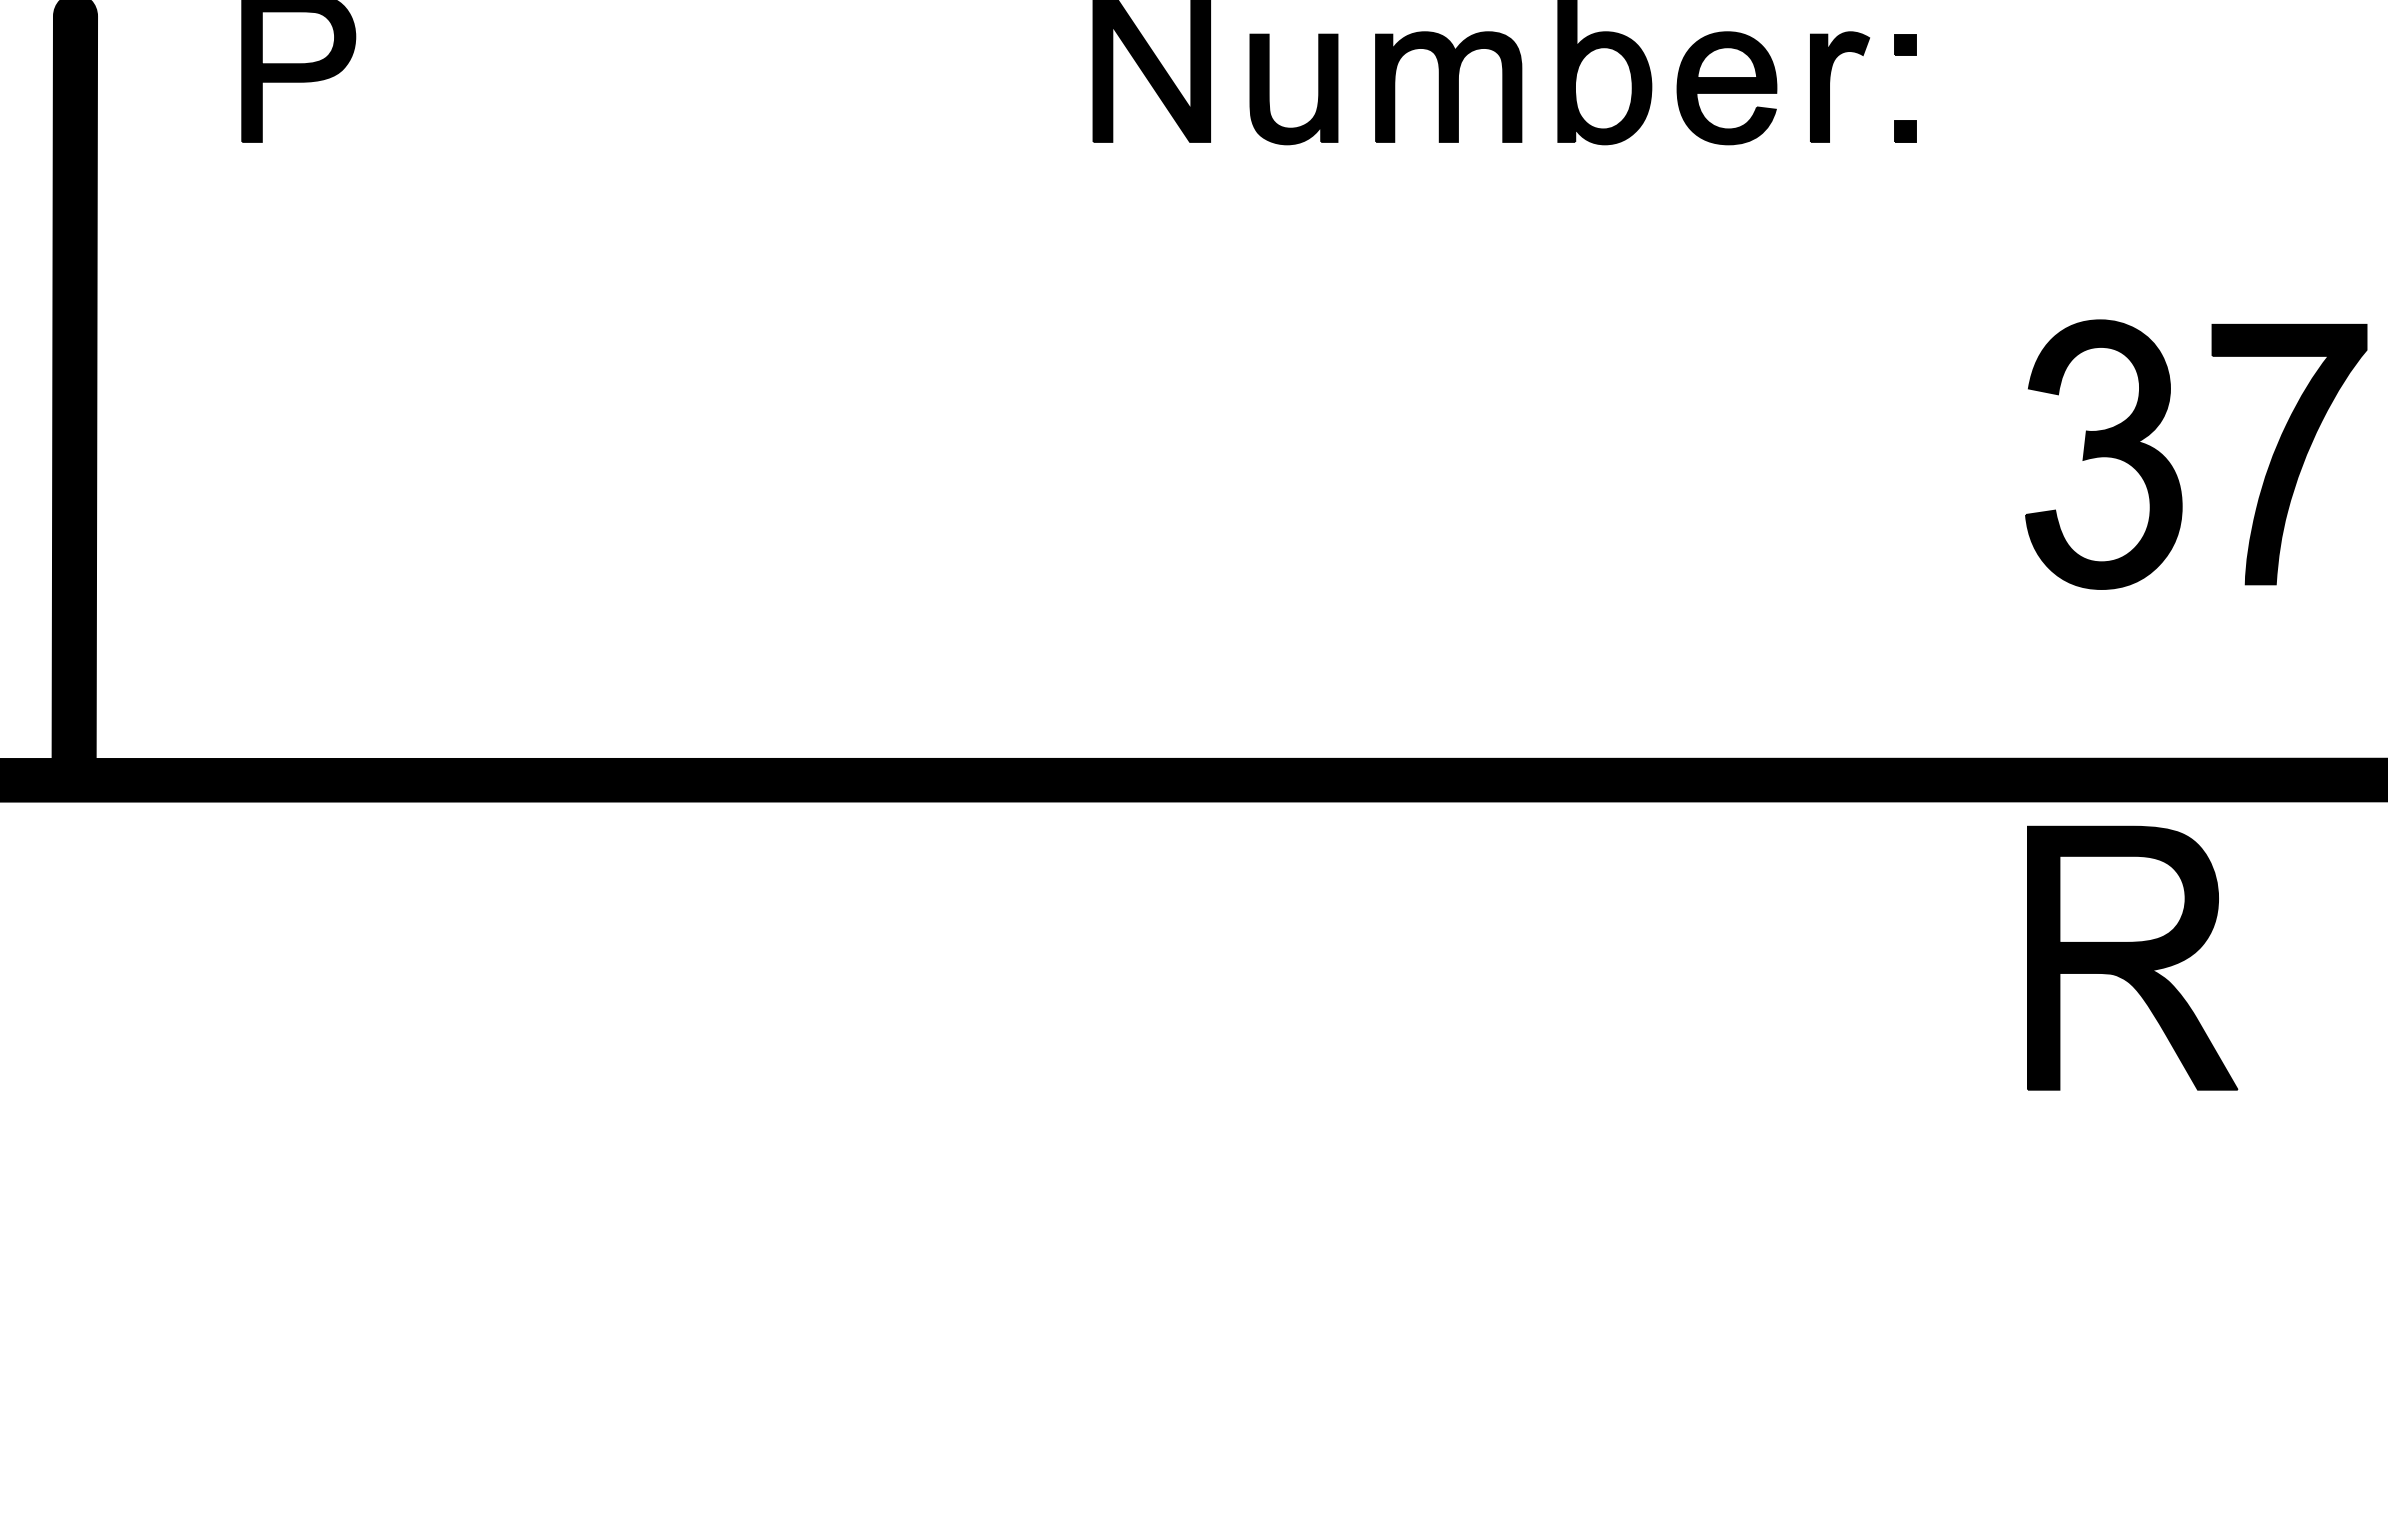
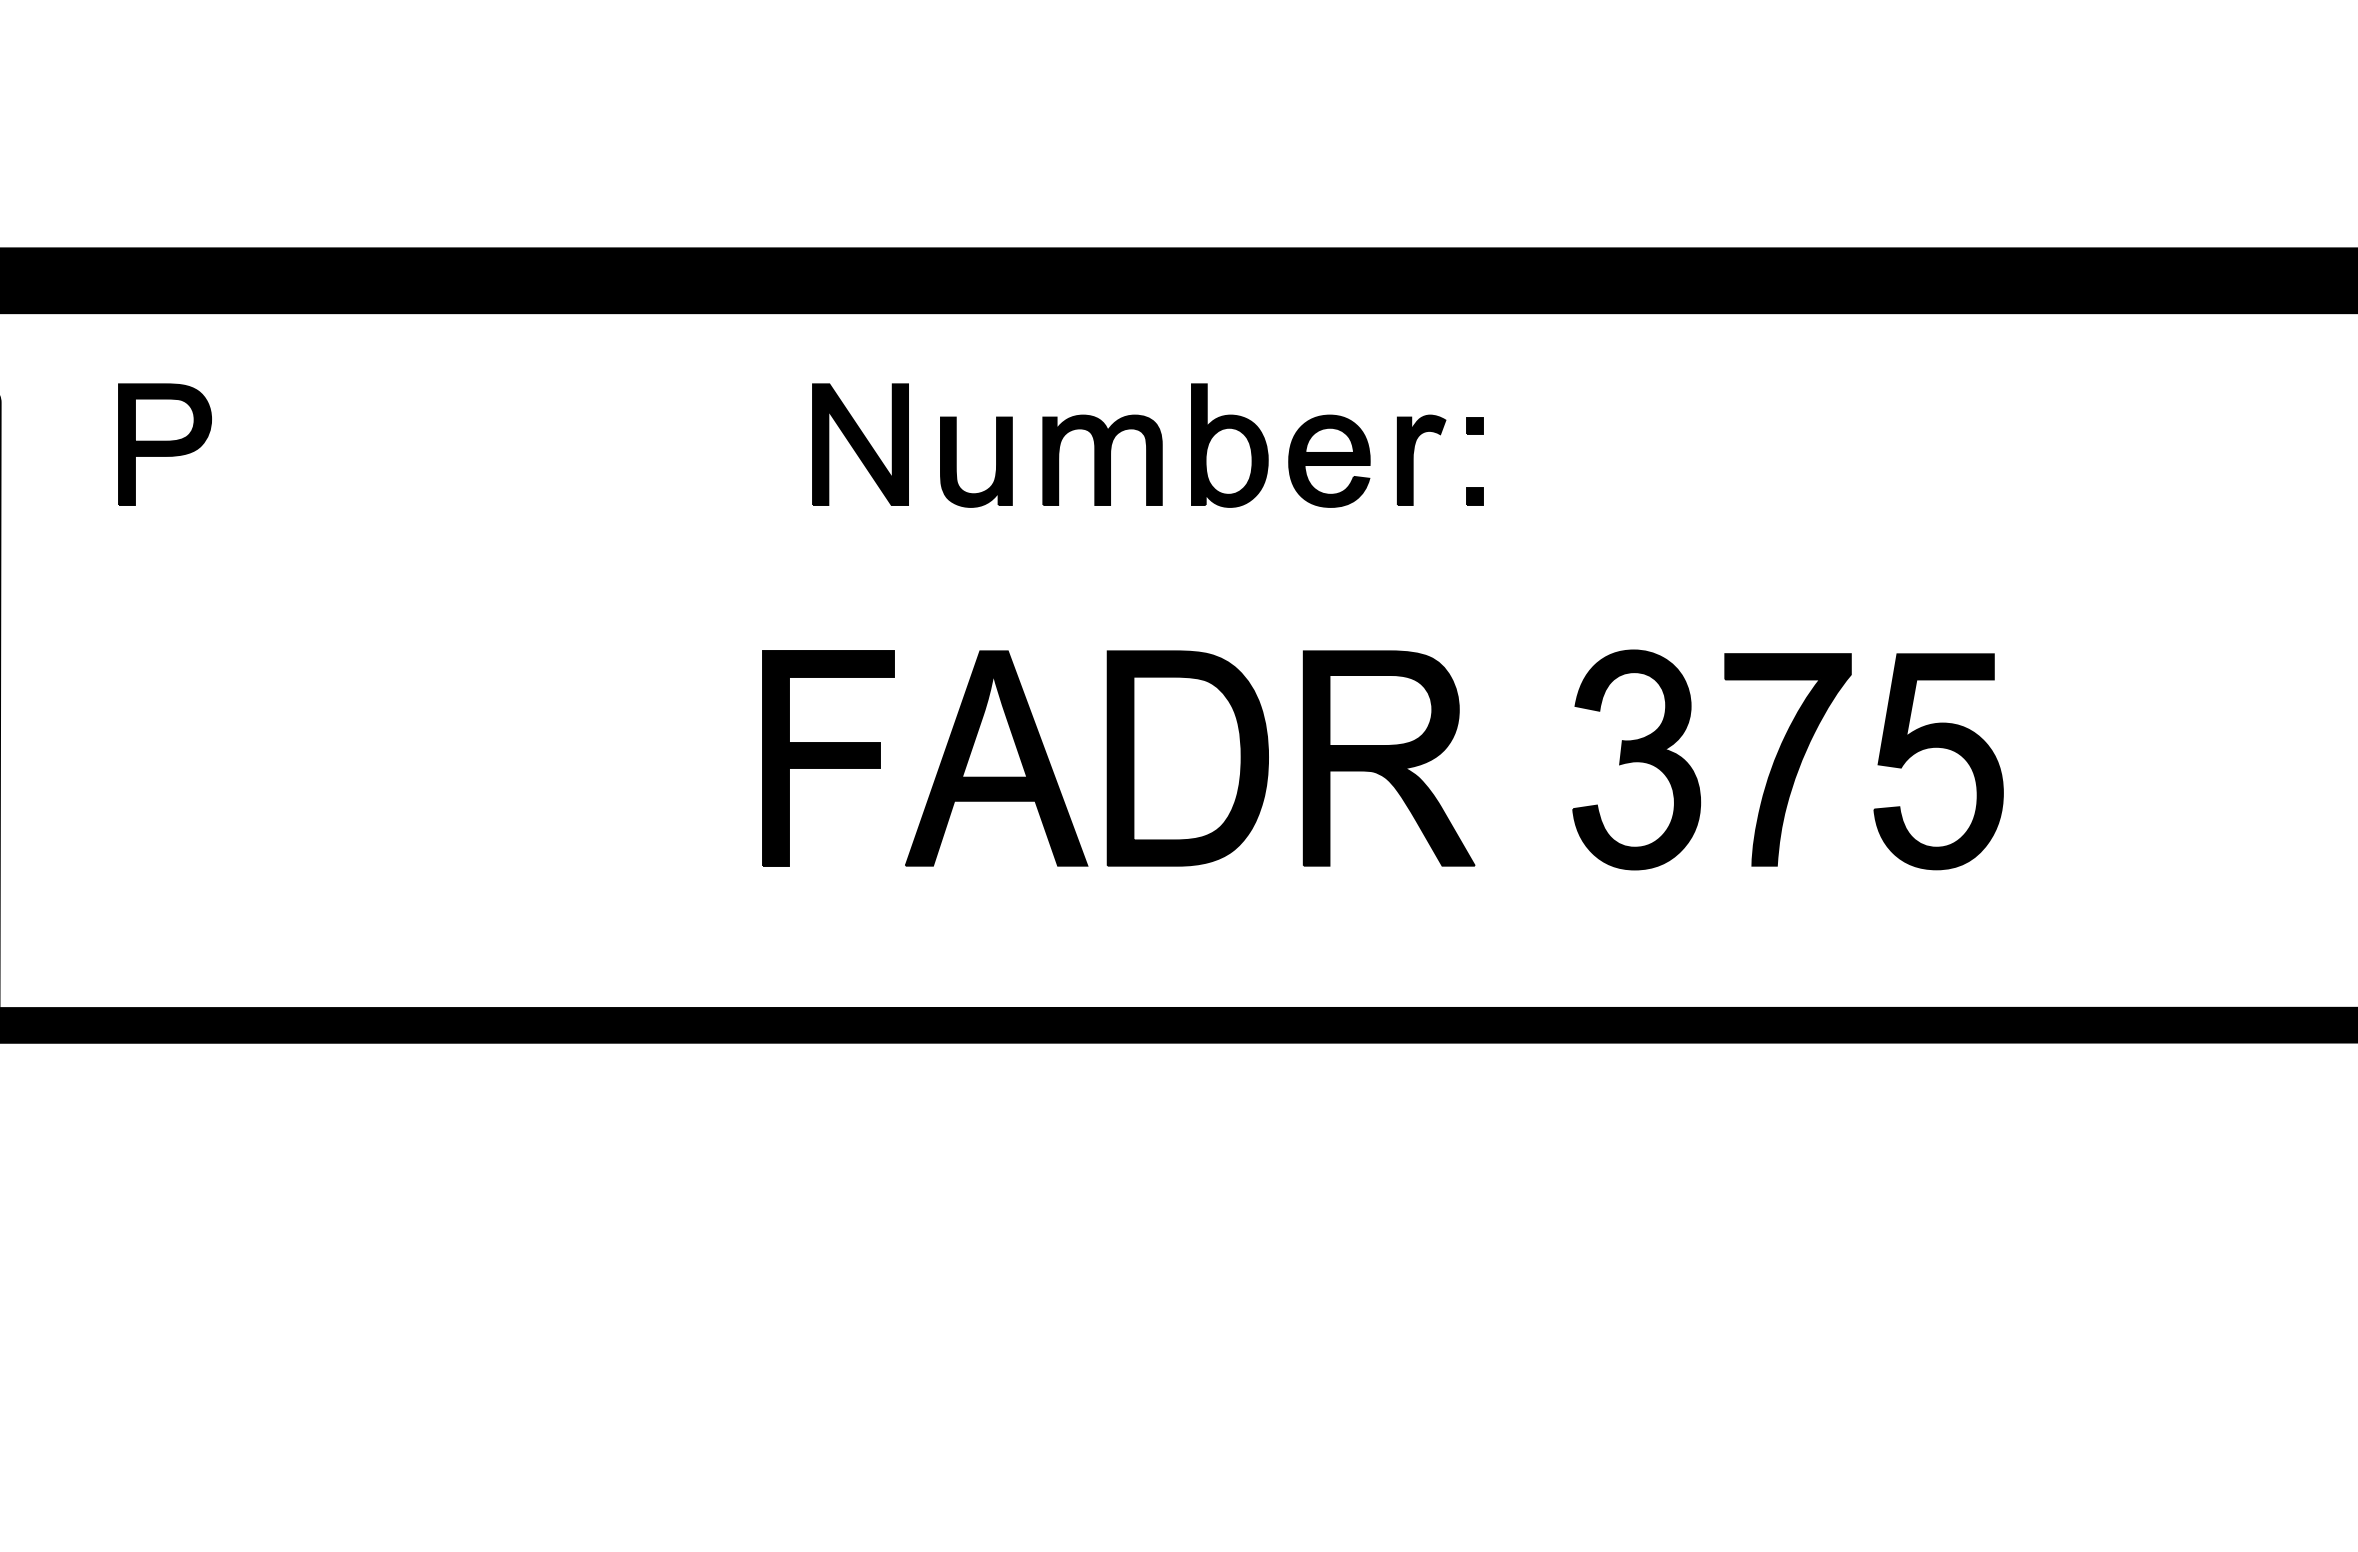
part: (1341, 452) -> (1015, 758), added
part: (2131, 958) -> (1388, 758), moved

